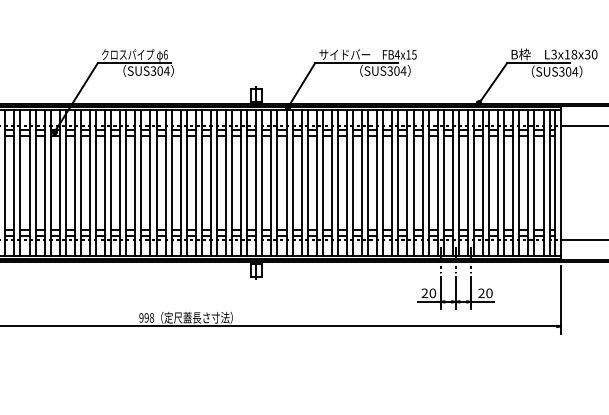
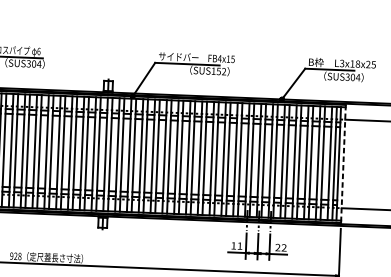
text: (591, 54) -> (371, 64), L3x18x30 -> L3x18x25
text: (396, 70) -> (218, 71), SUS304 -> SUS152
line: (560, 182) -> (343, 163), solid -> dashed
text: (428, 293) -> (236, 246), 20 -> 11
text: (489, 293) -> (284, 248), 20 -> 22
text: (146, 317) -> (15, 256), 998 -> 928

